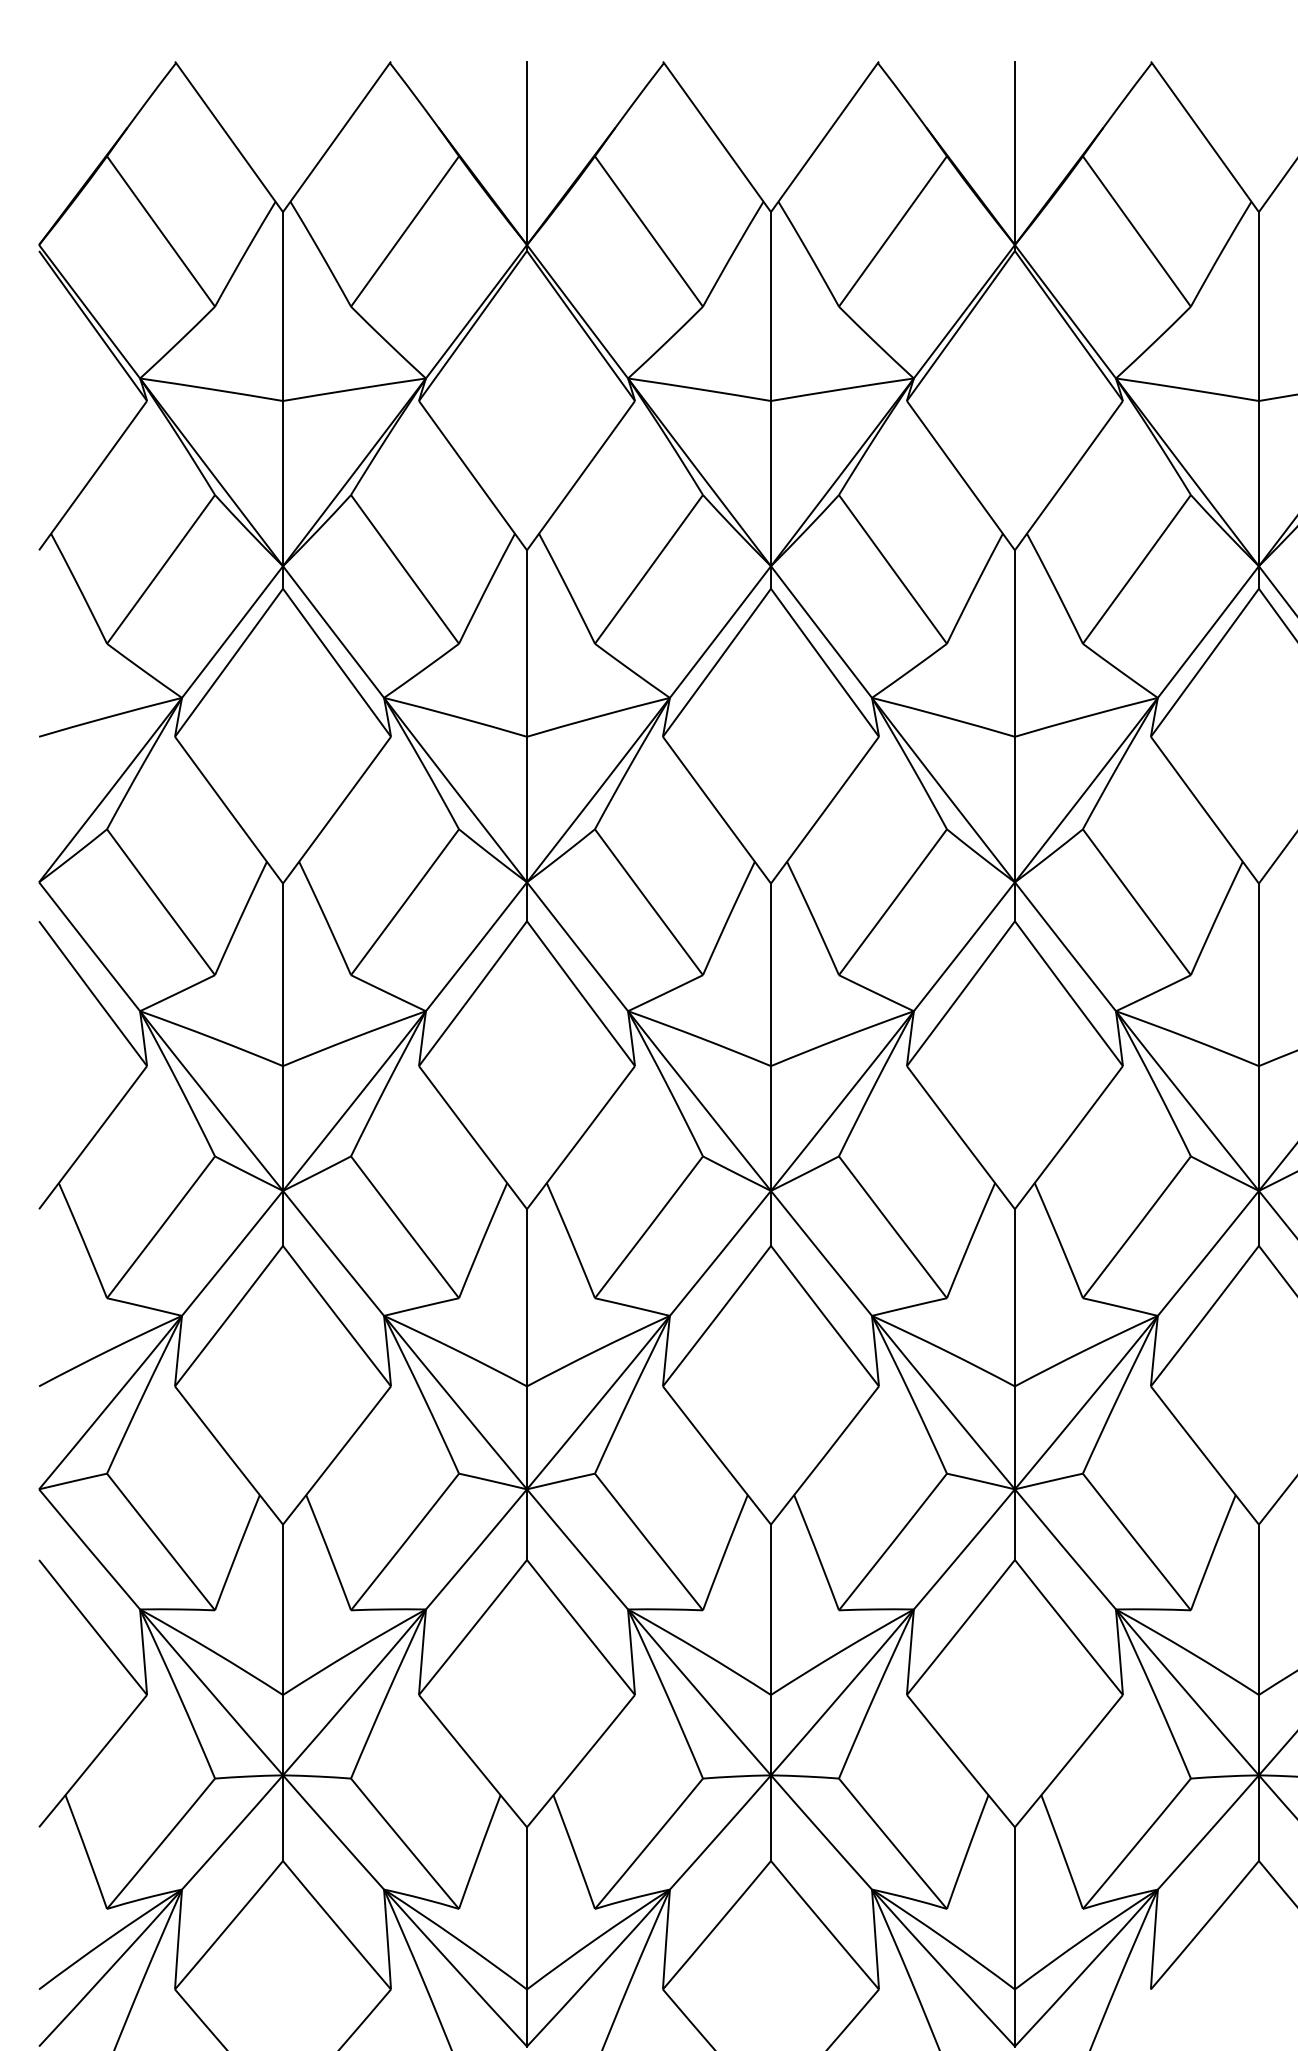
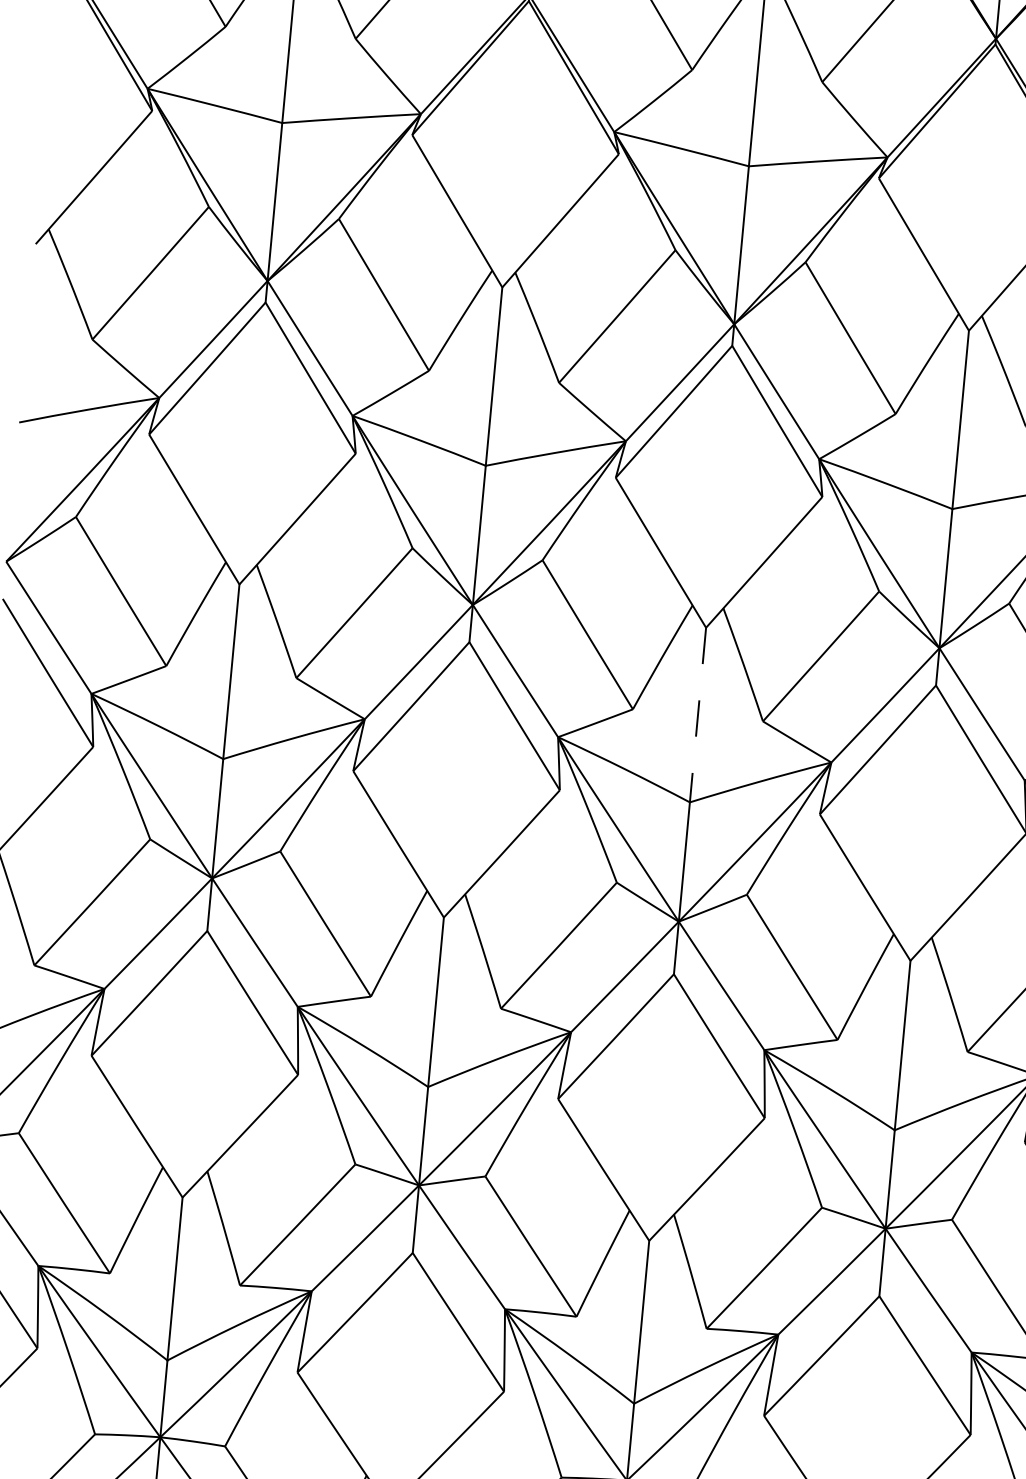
line: (770, 975) -> (697, 715), solid -> dashed

